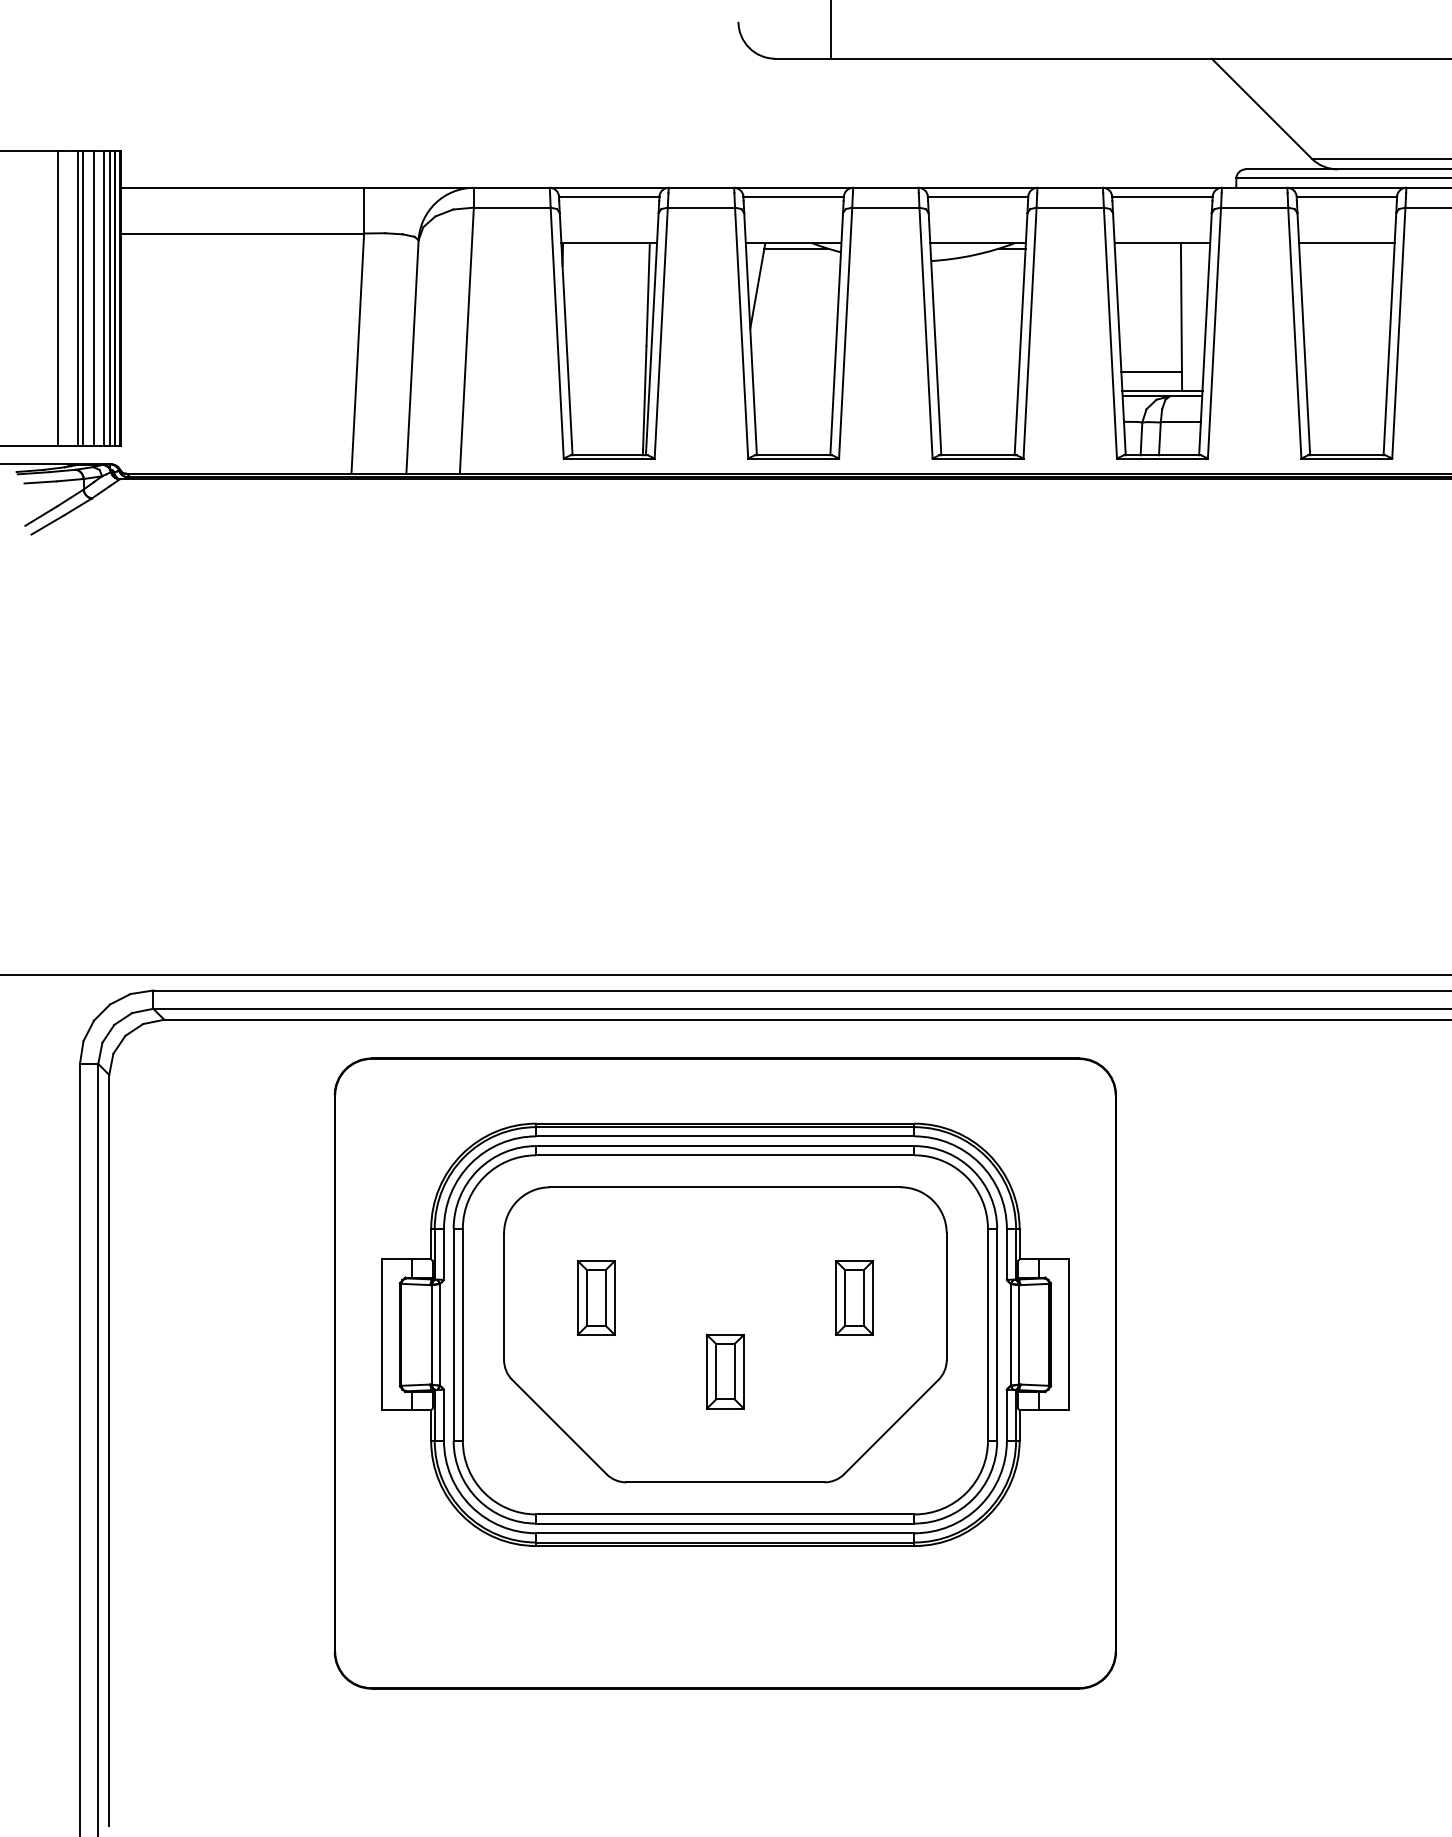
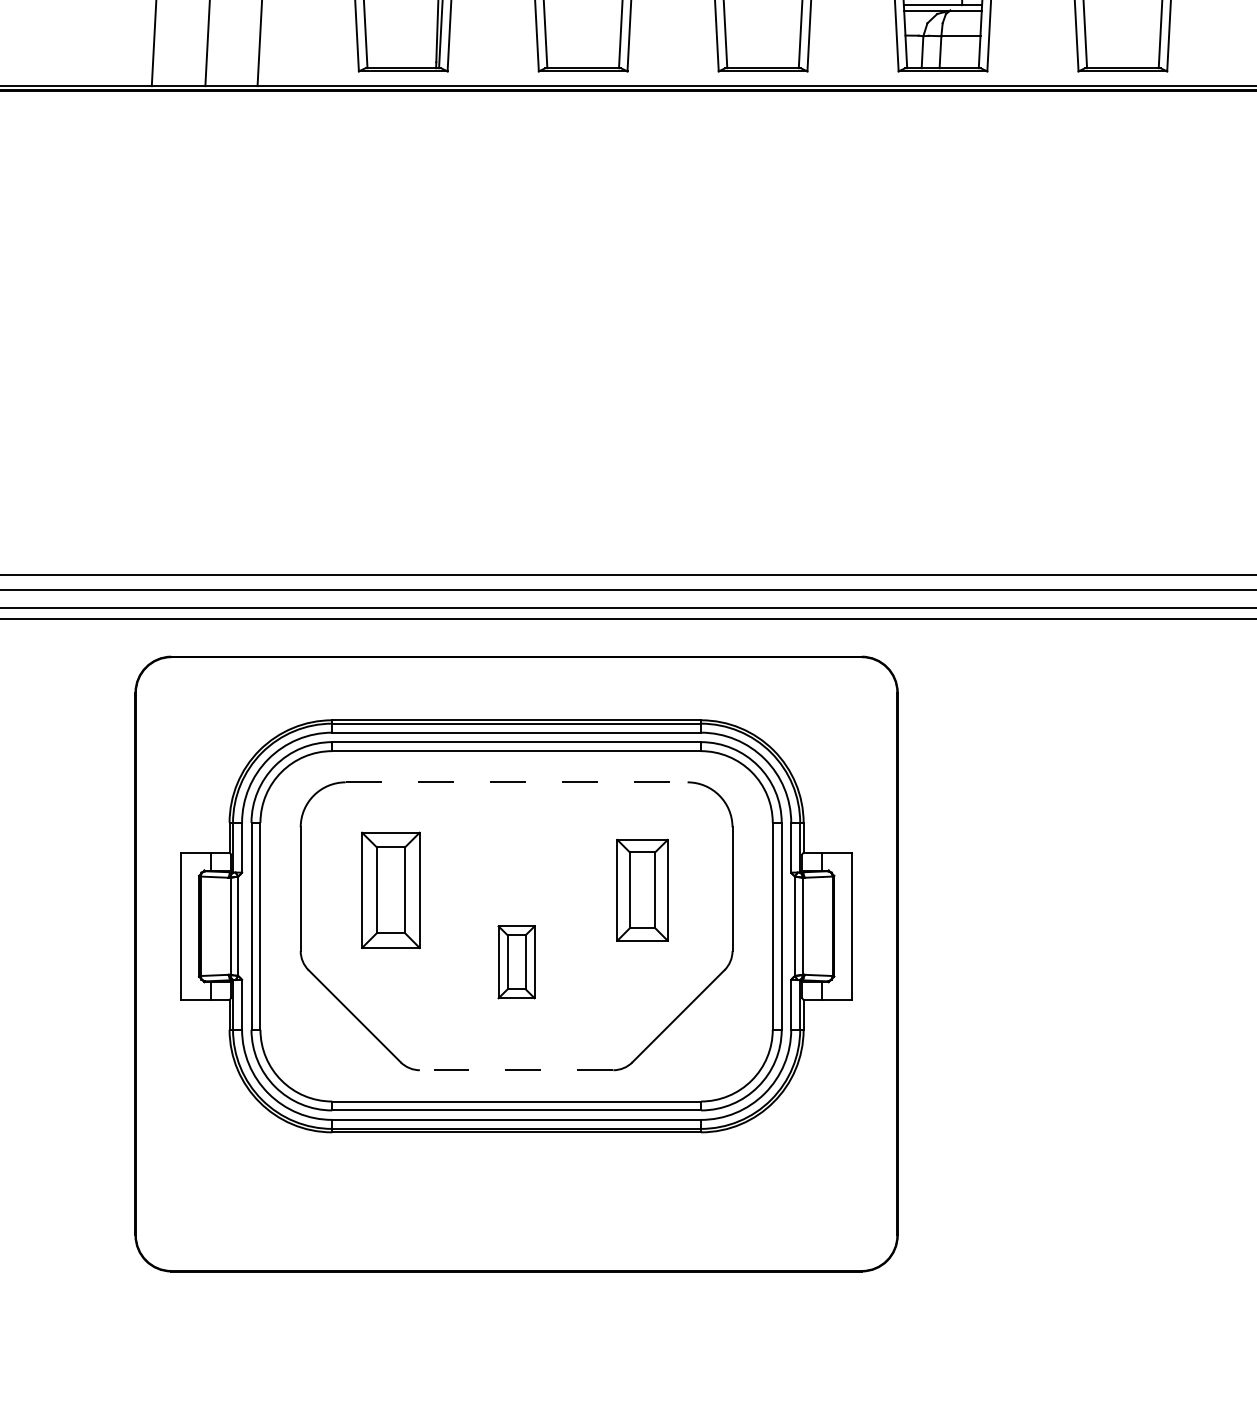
line: (725, 1187) -> (516, 782), solid -> dashed
part: (595, 1297) -> (389, 889), size x1.6
part: (854, 1297) -> (642, 889), size x1.4
line: (724, 1482) -> (515, 1070), solid -> dashed

